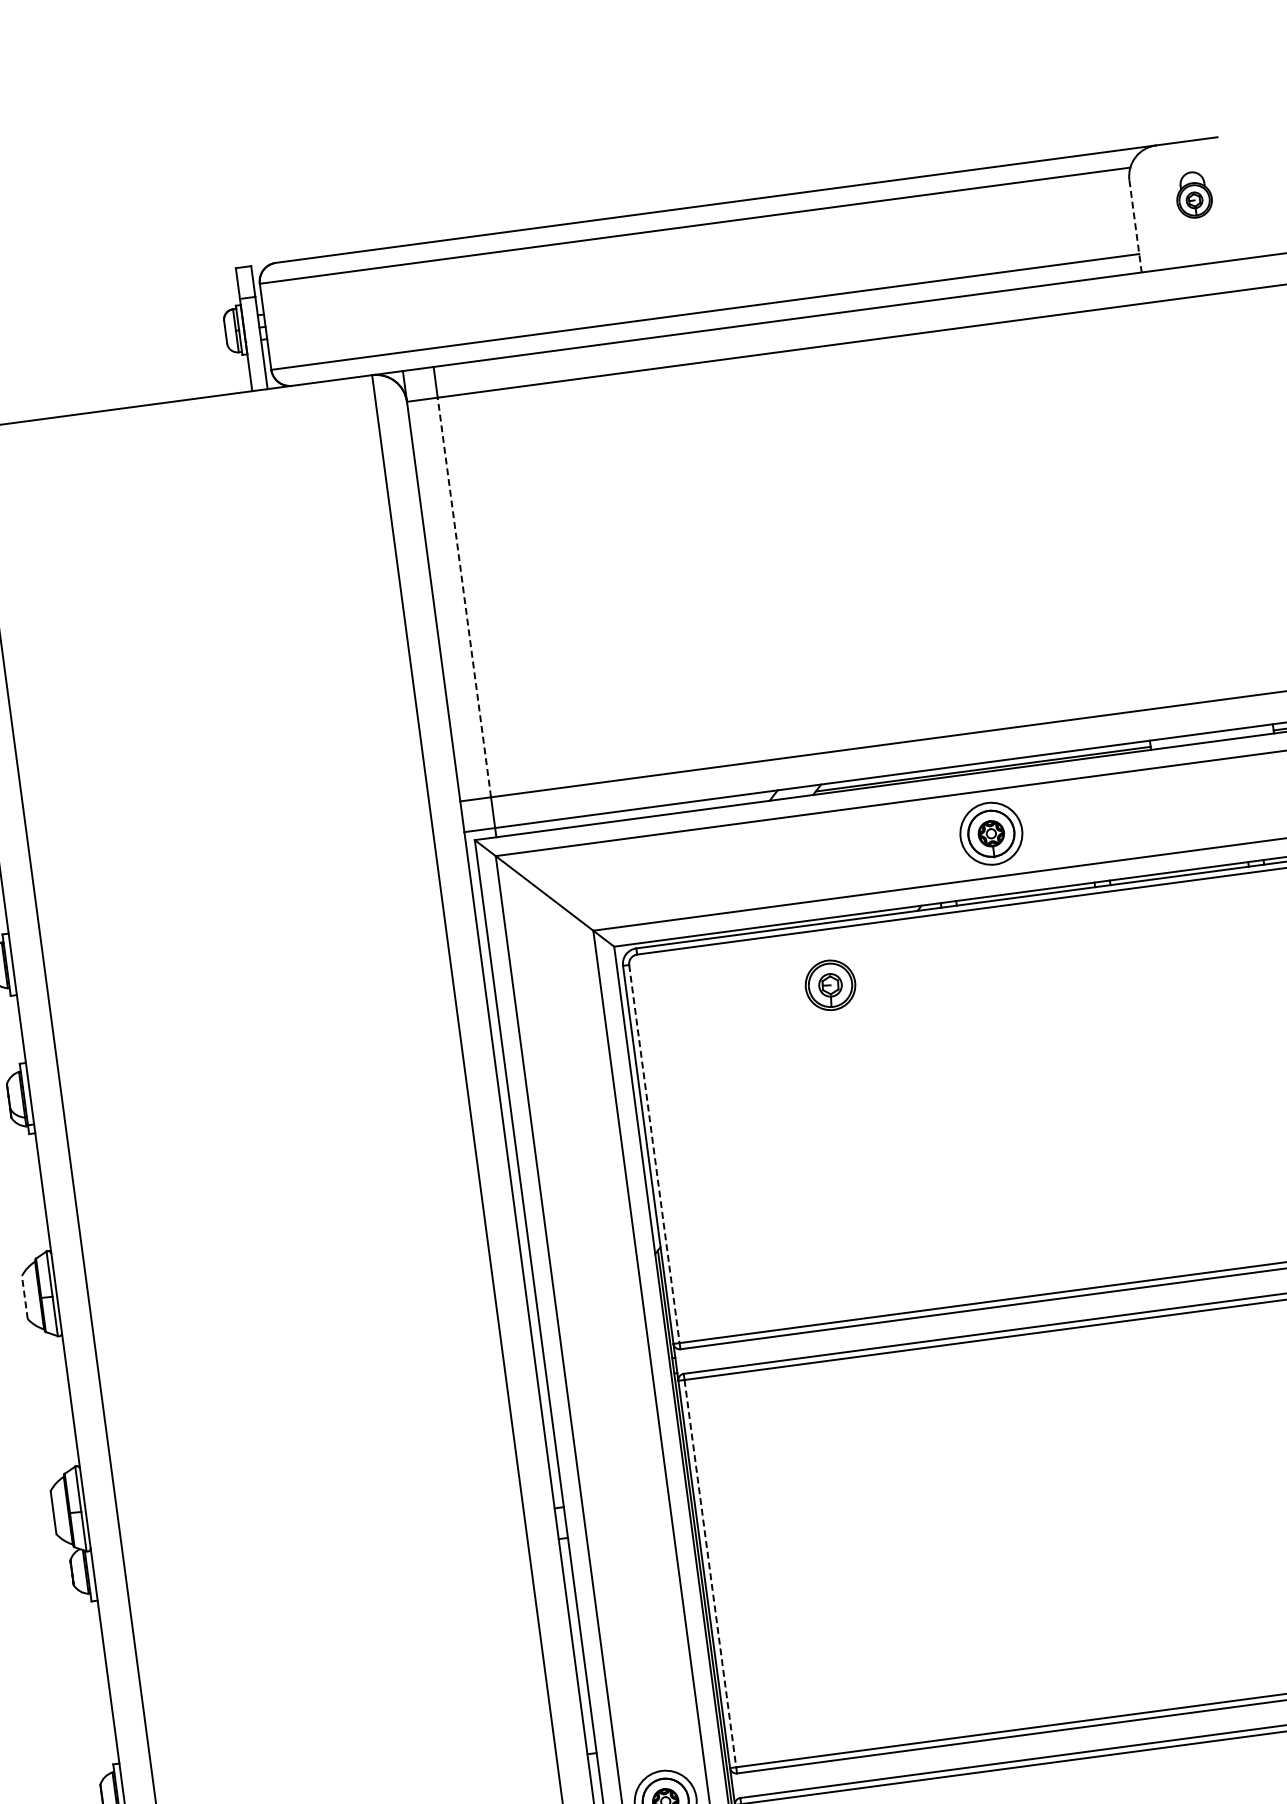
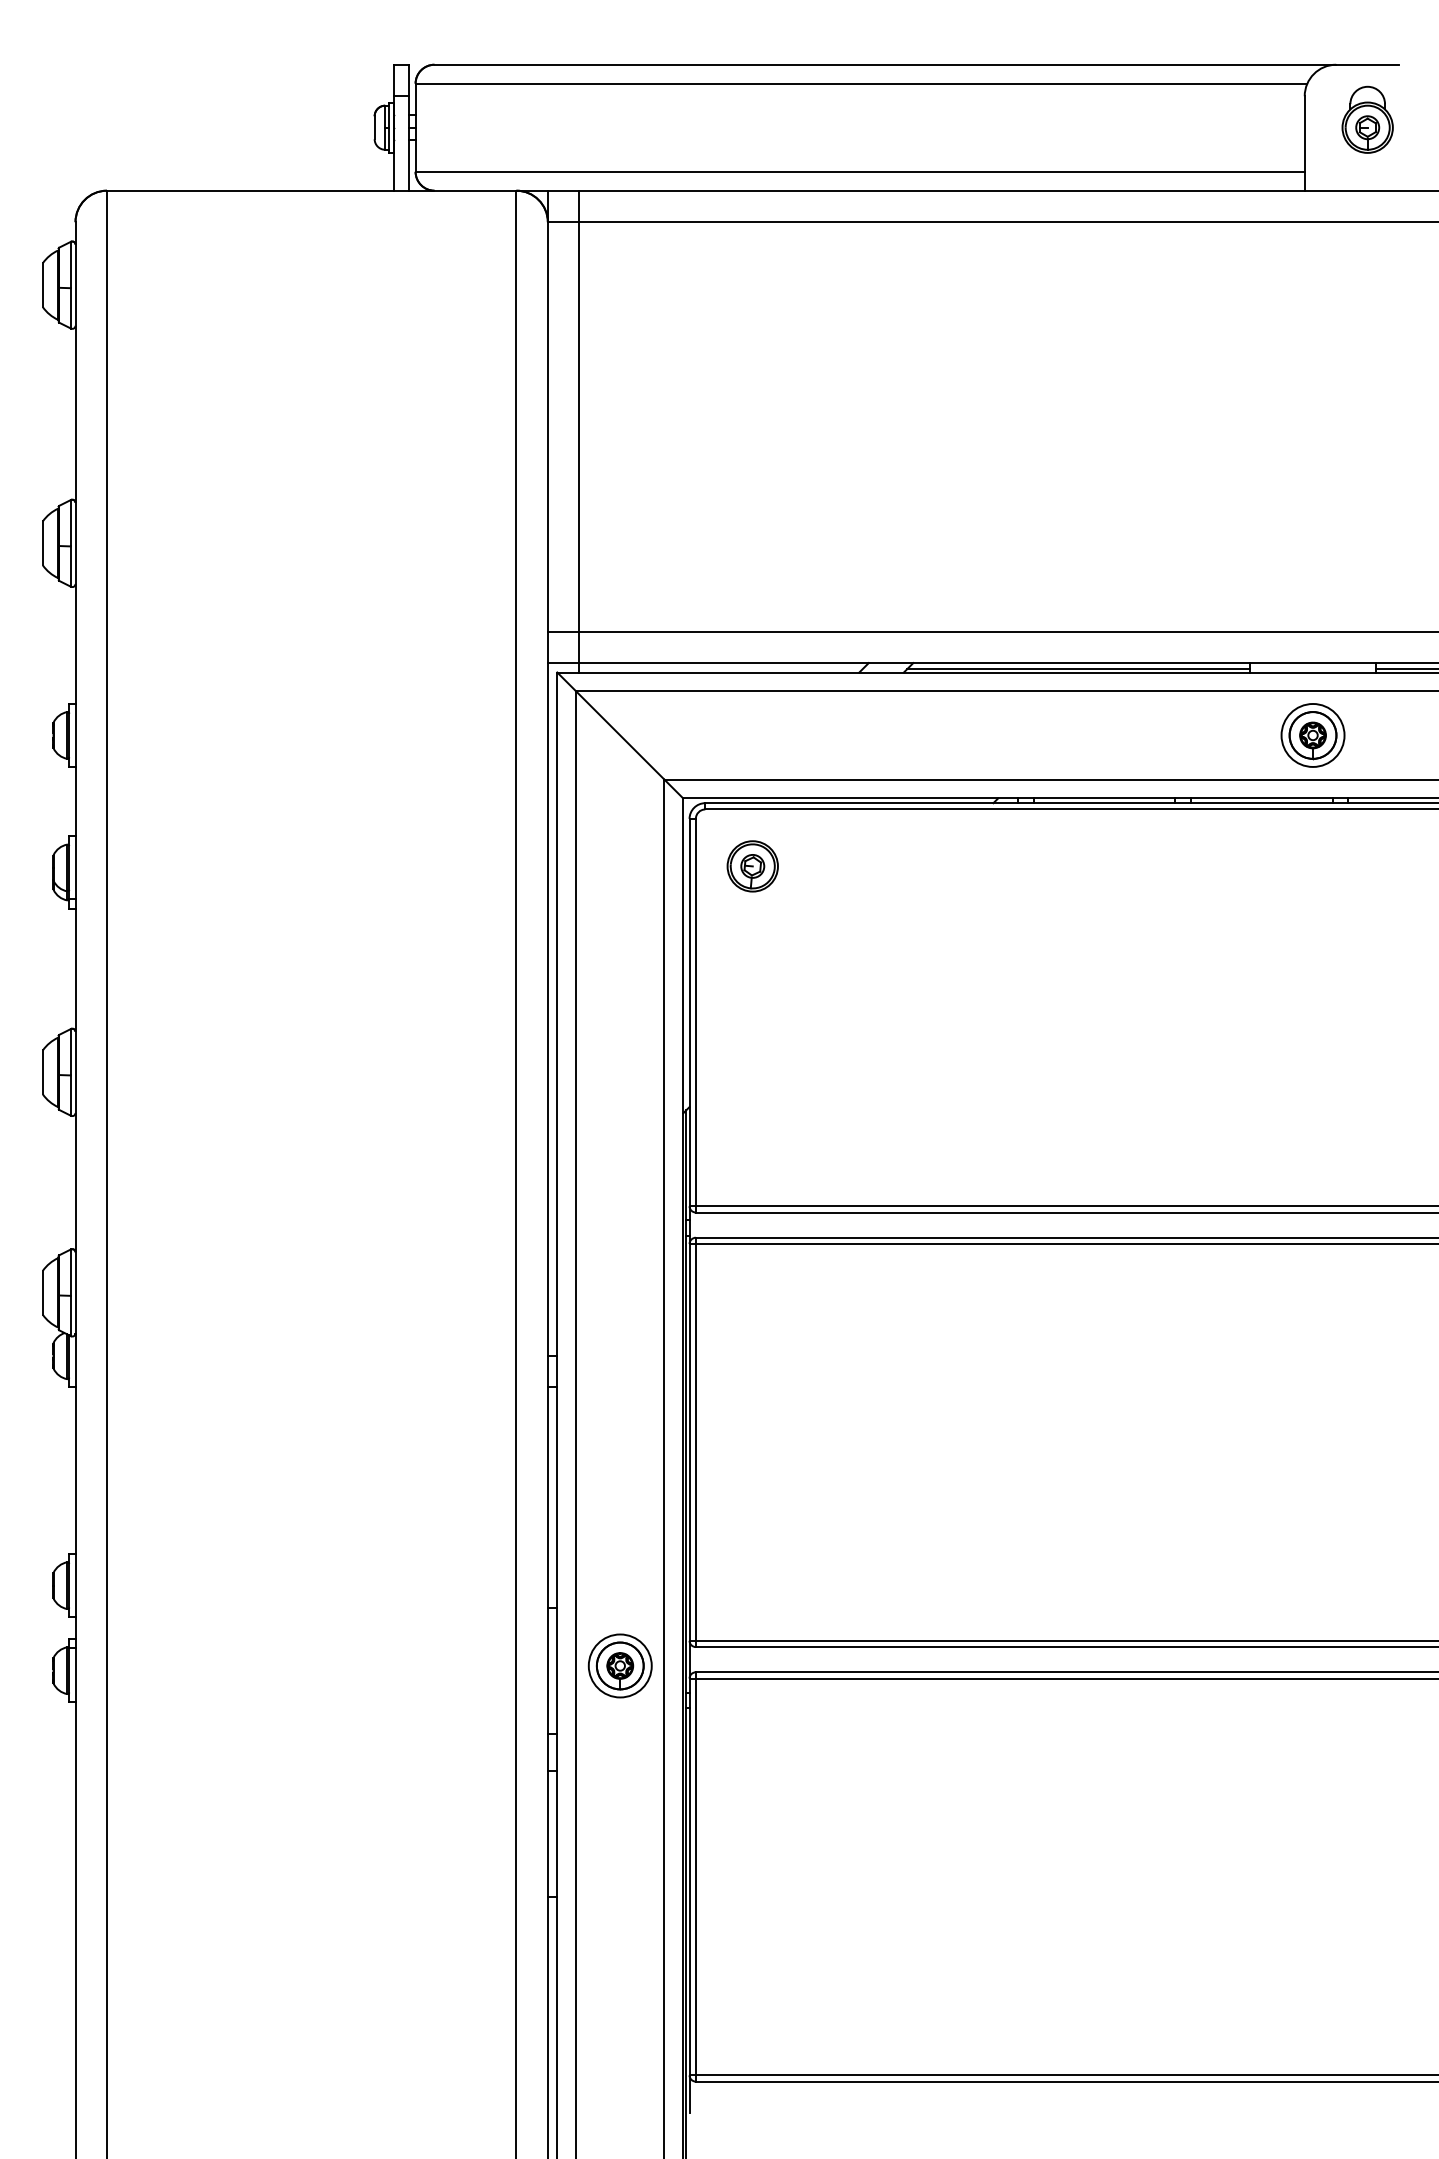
part: (1193, 194) -> (1367, 119), size x1.43
line: (1135, 226) -> (1304, 143), dashed -> solid
line: (464, 597) -> (579, 426), dashed -> solid
part: (990, 833) -> (1312, 735), moved
part: (830, 985) -> (752, 866), moved
line: (654, 1154) -> (695, 1012), dashed -> solid
line: (24, 1296) -> (42, 1071), dashed -> solid
line: (710, 1573) -> (695, 1442), dashed -> solid

